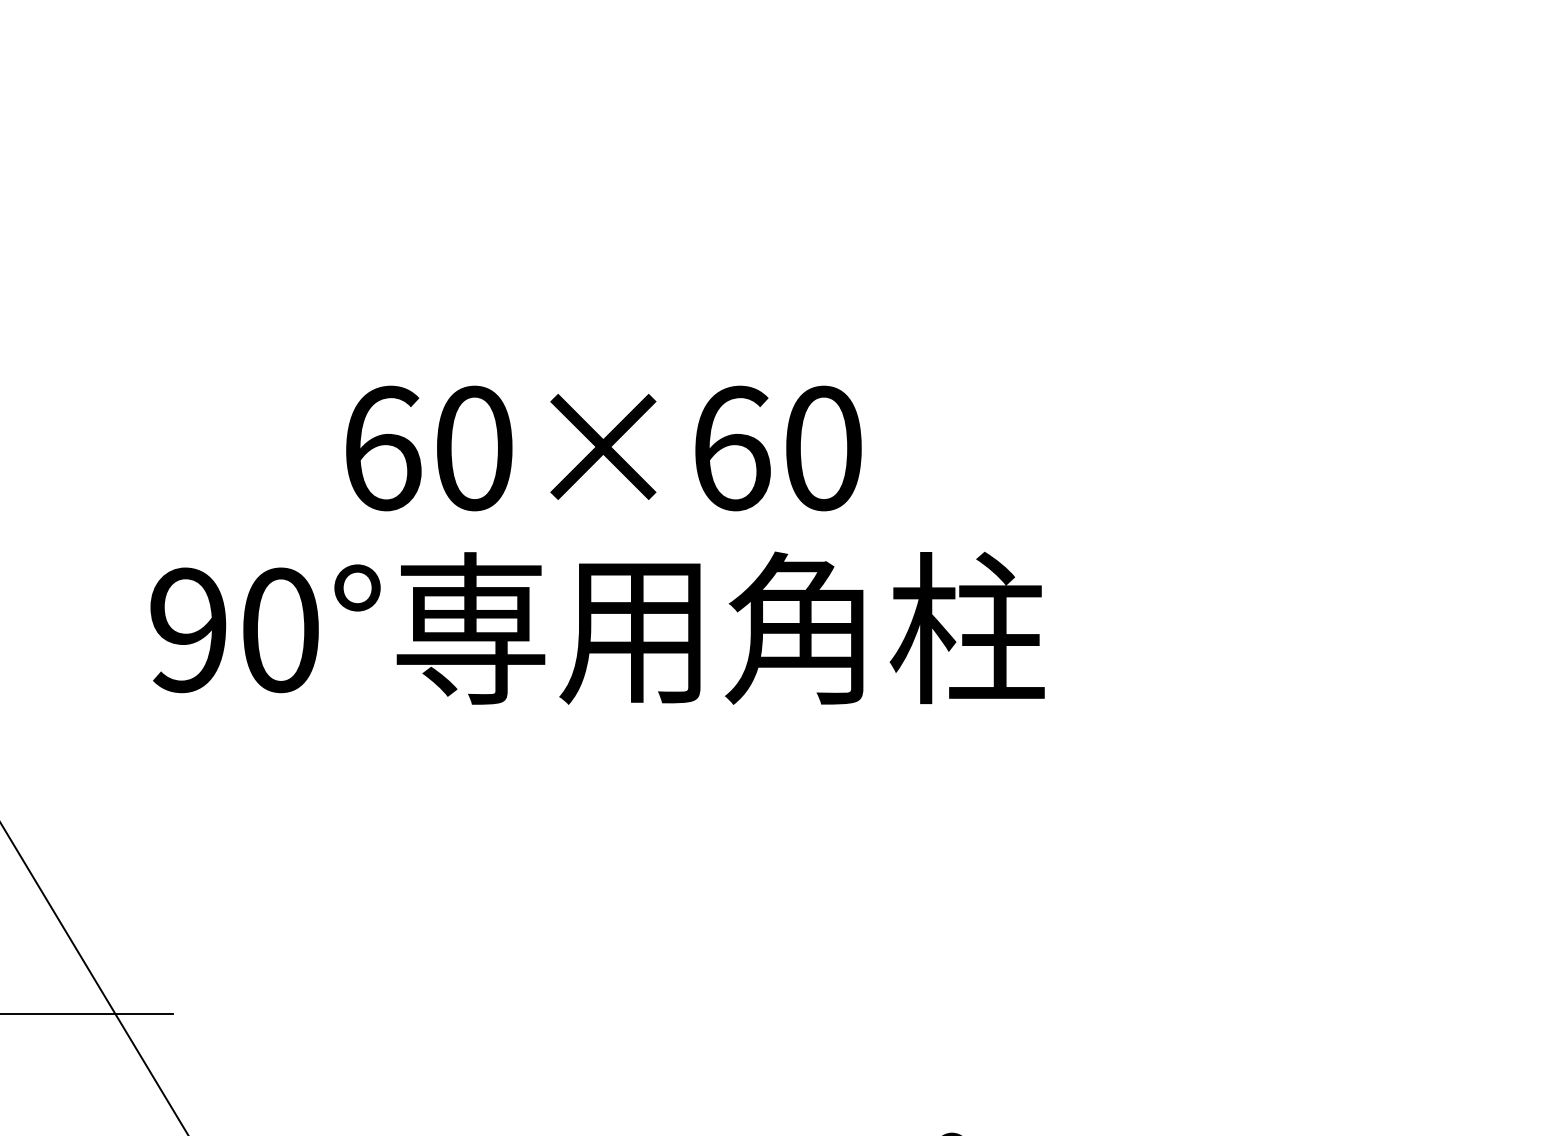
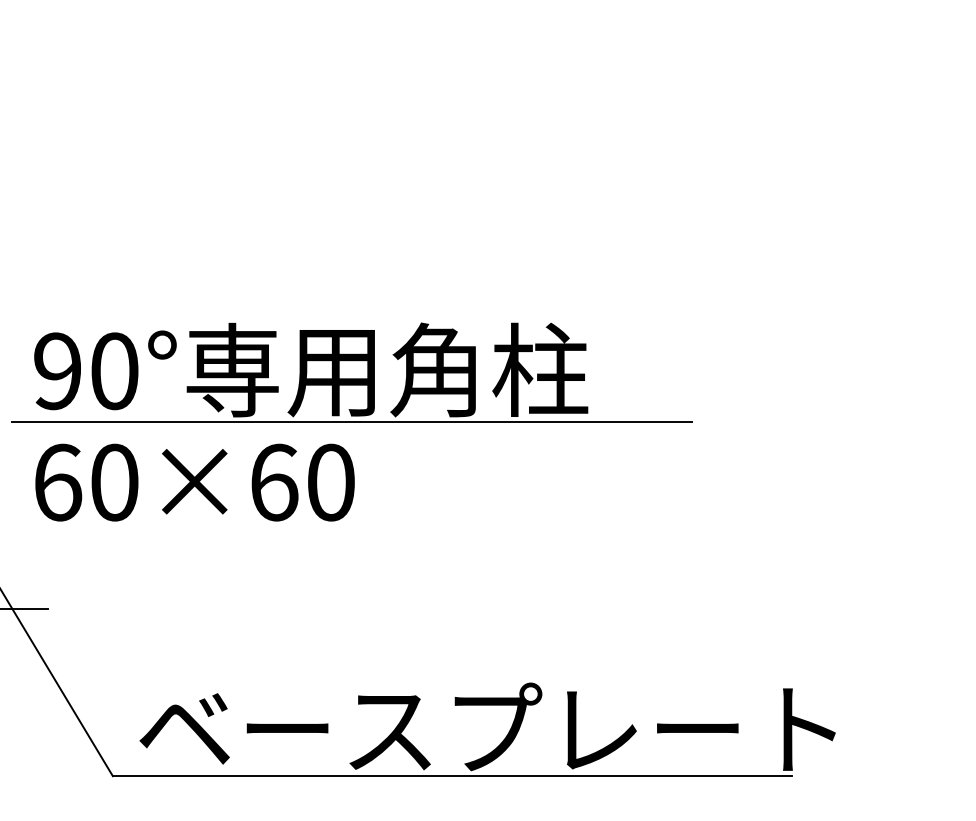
text: (602, 448) -> (194, 482), moved
line: (662, 712) -> (351, 422), added

